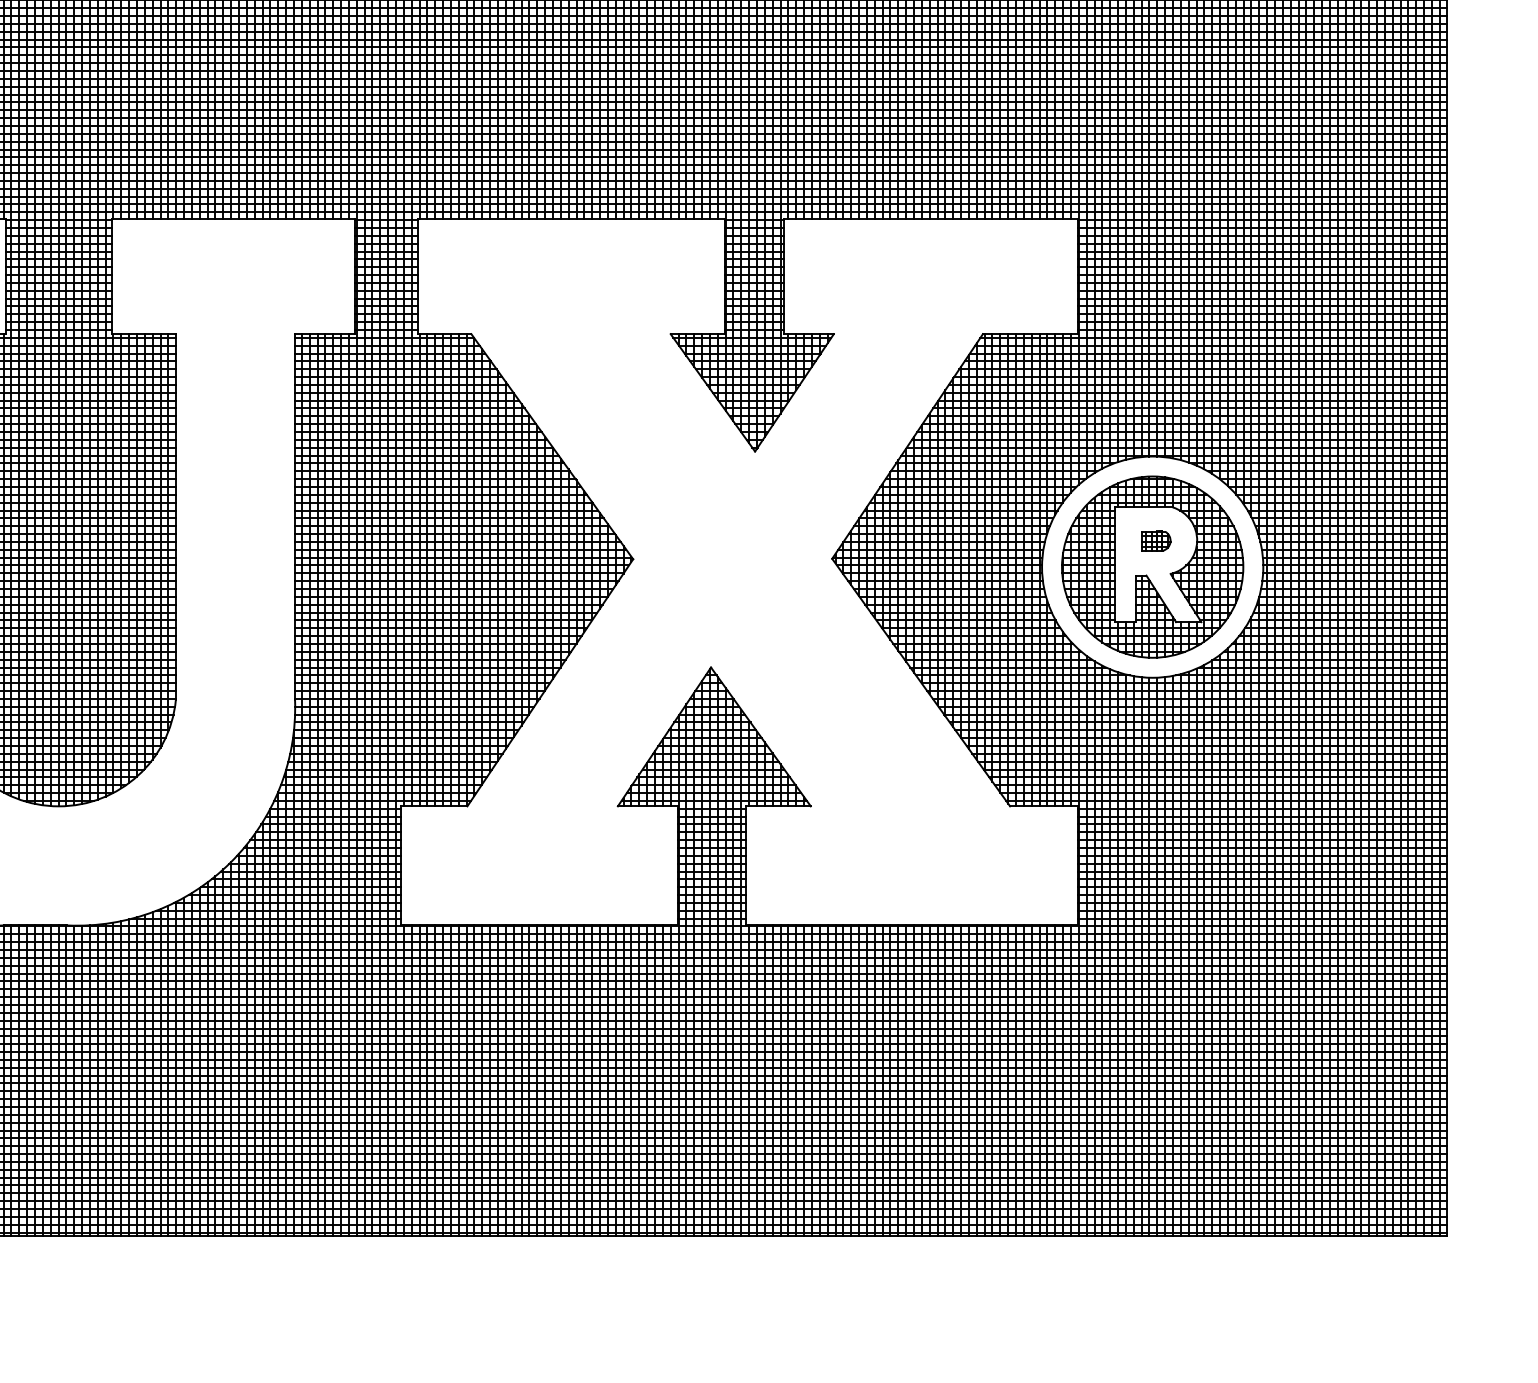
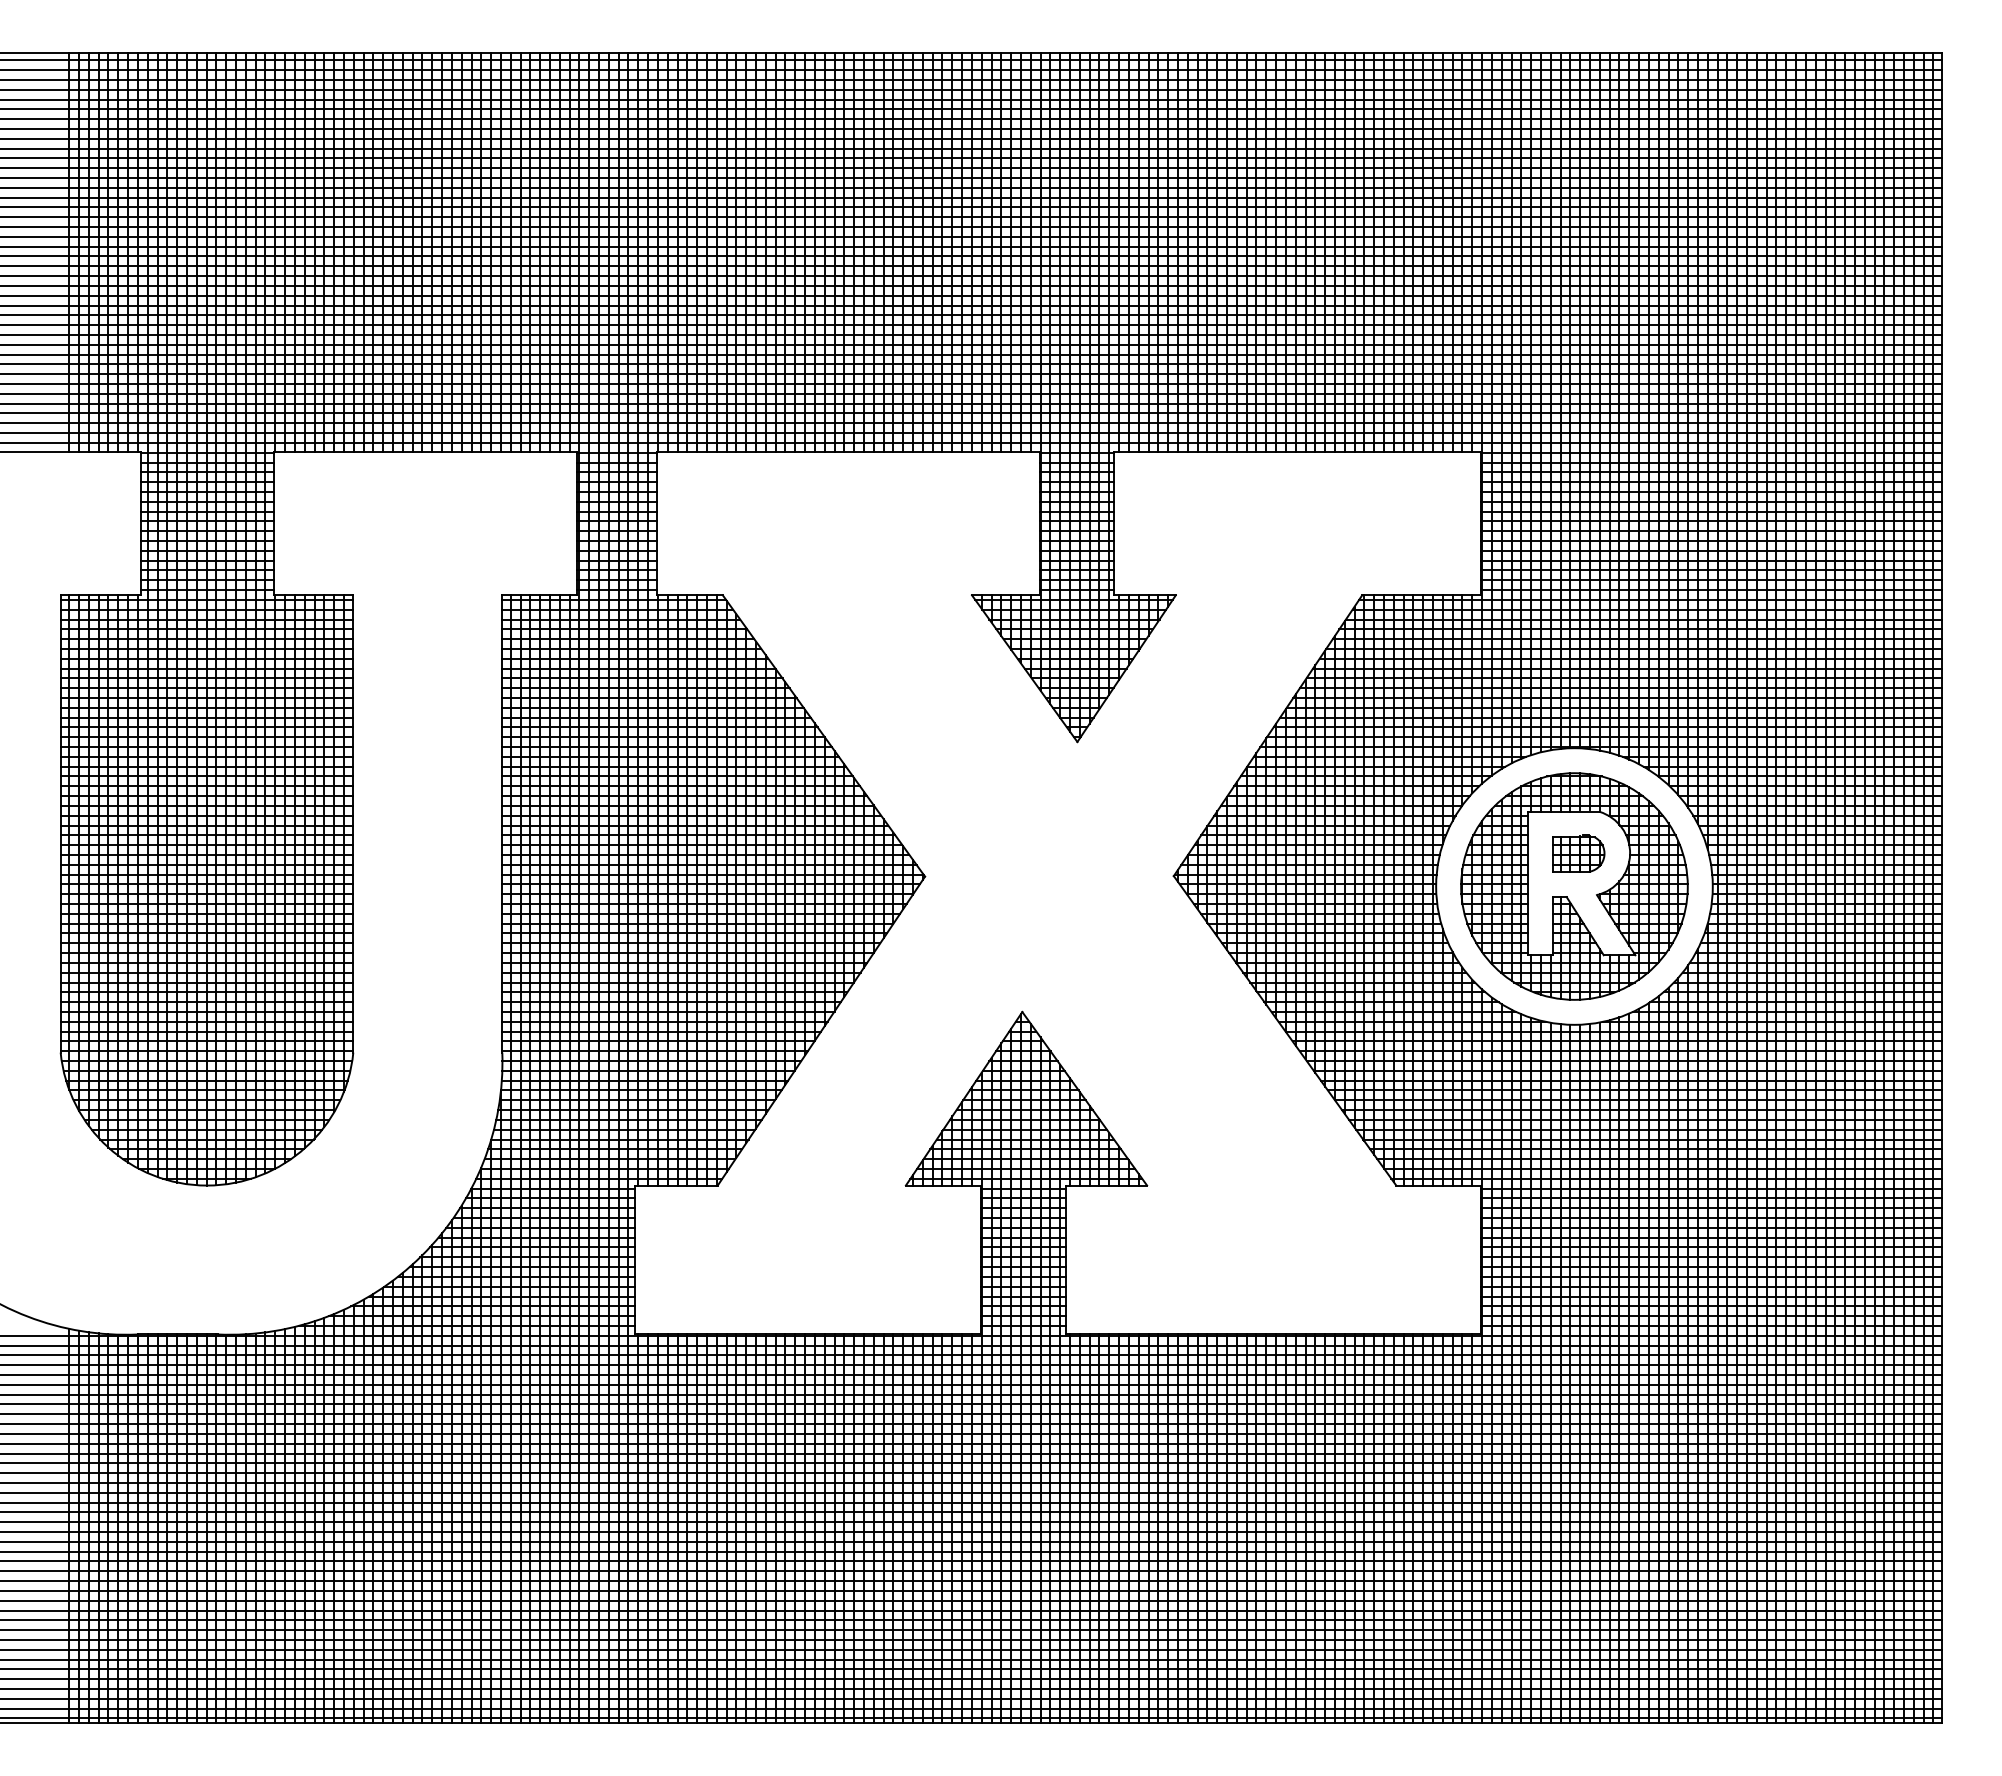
part: (1155, 540) -> (1578, 853), size x1.43

